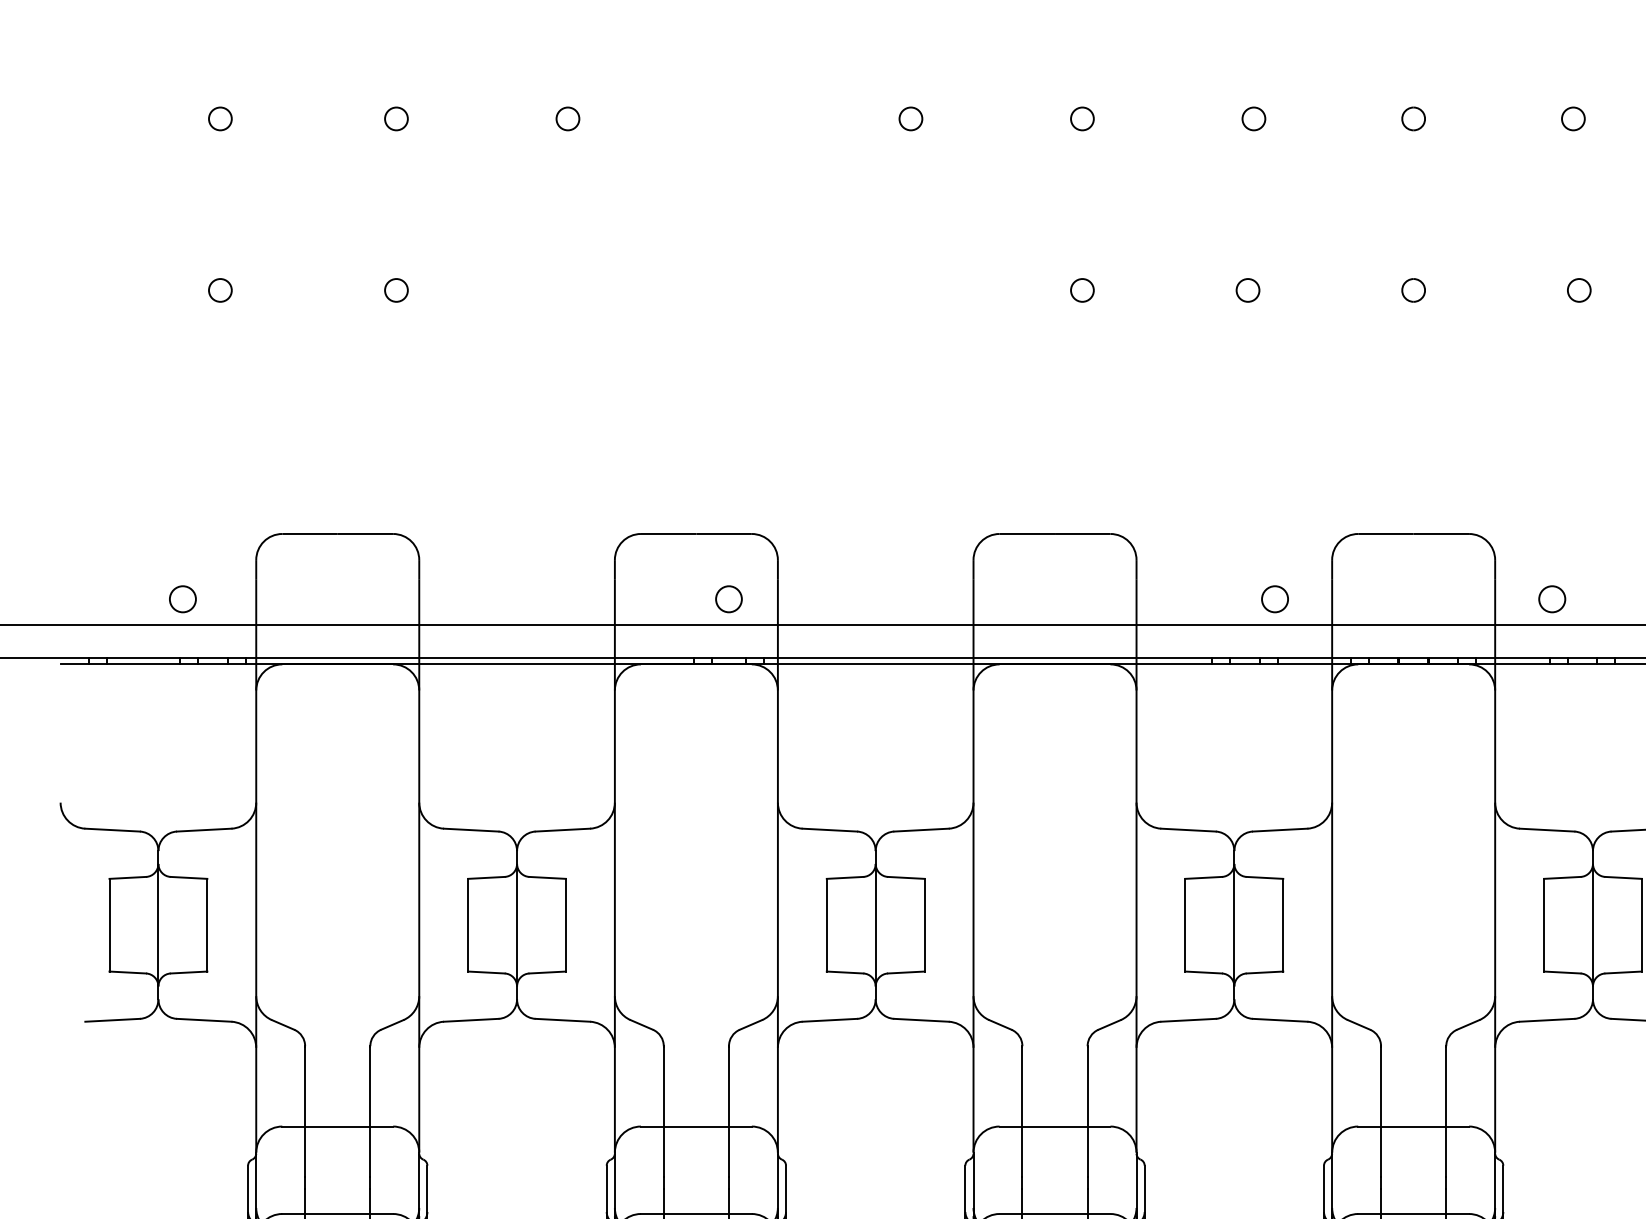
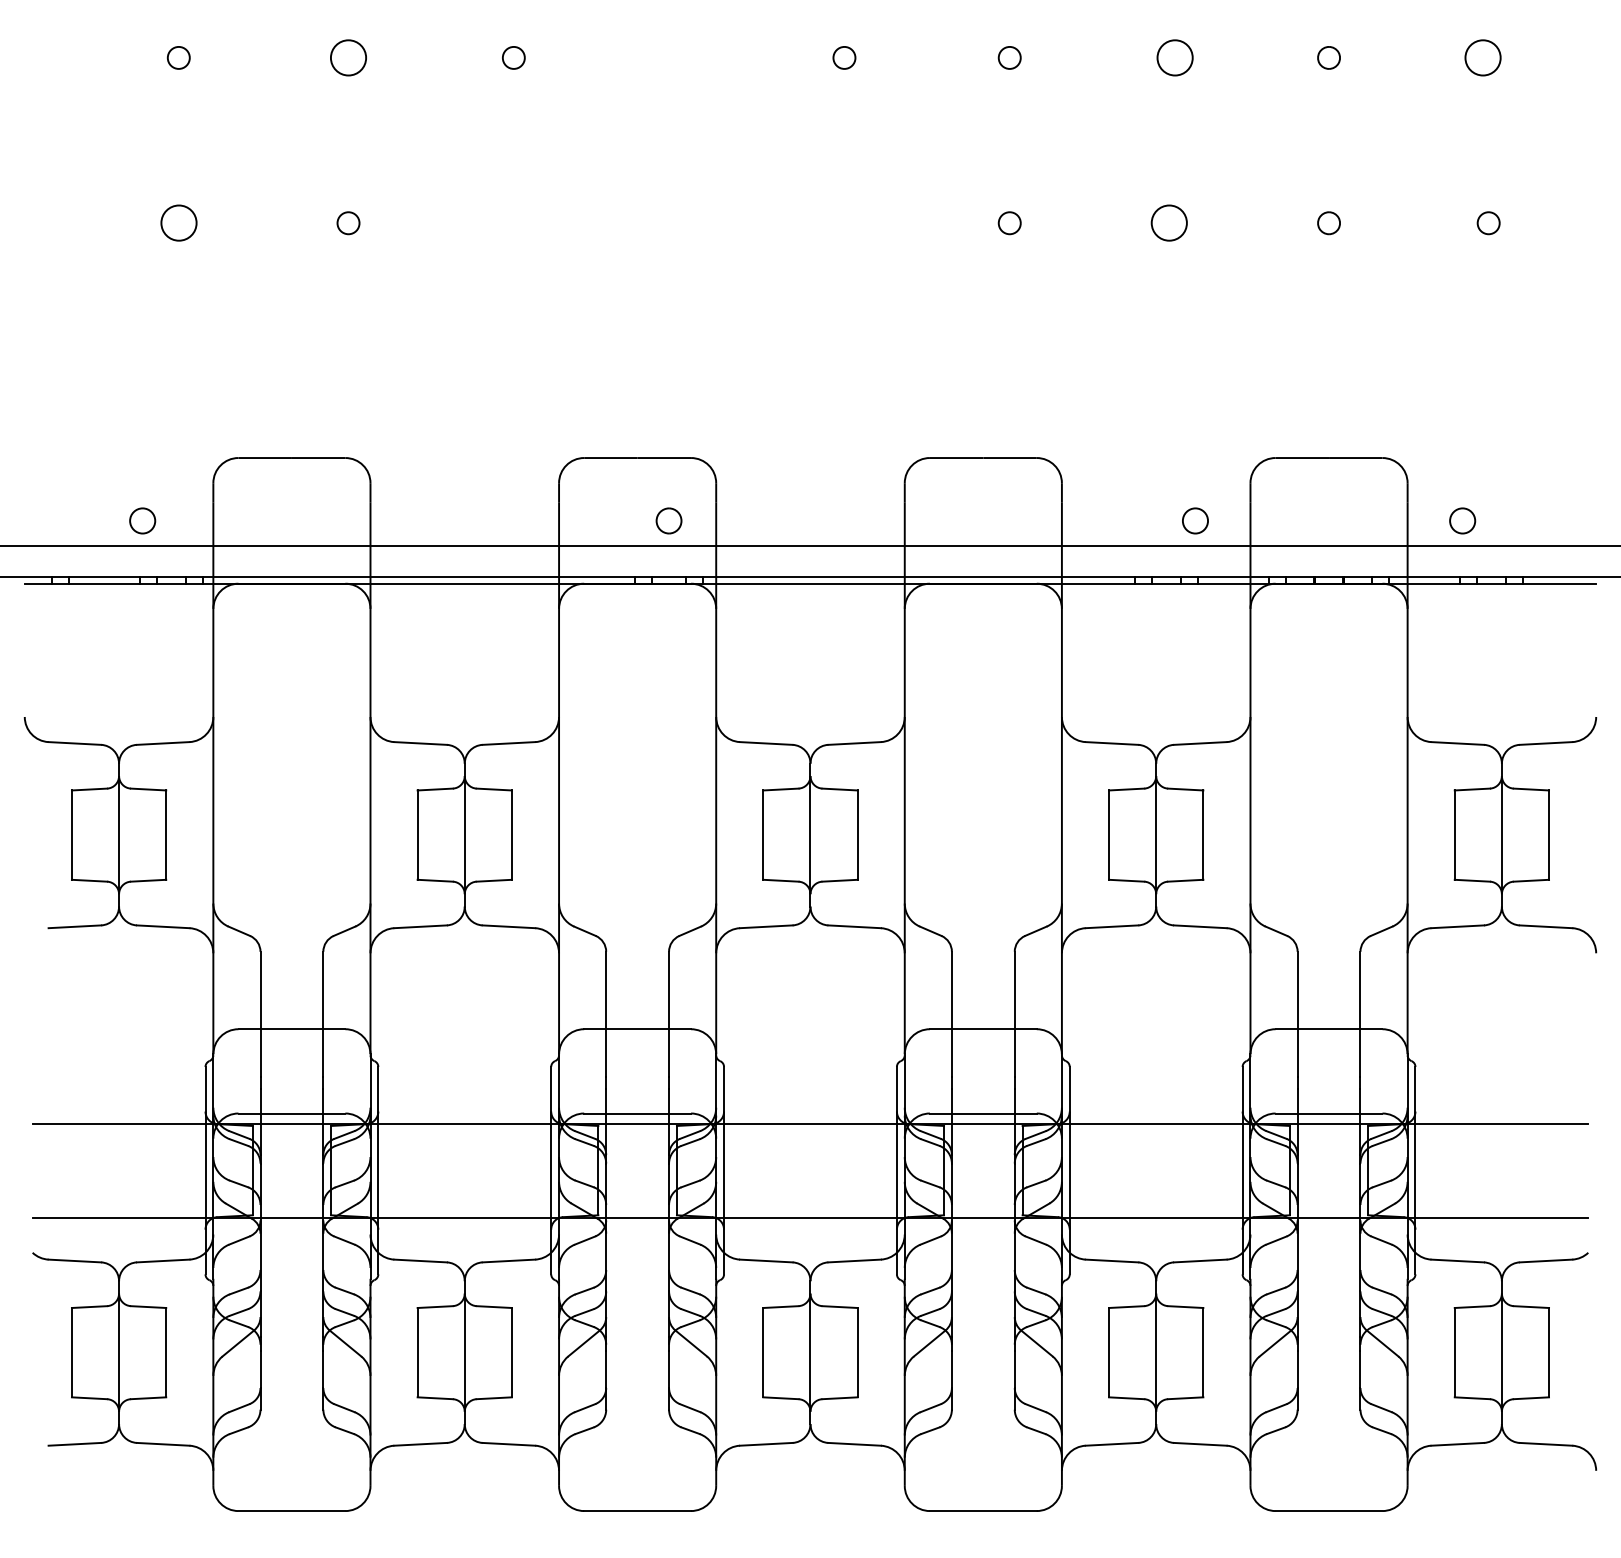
circle: (396, 118) -> (348, 57), size x1.6
circle: (1253, 118) -> (1174, 57), size x1.6
circle: (1572, 118) -> (1482, 57), size x1.6
circle: (220, 290) -> (178, 223), size x1.6
circle: (1248, 290) -> (1169, 223), size x1.6

